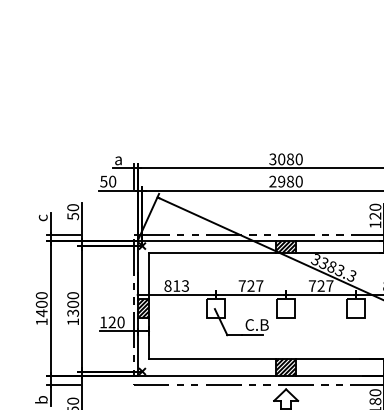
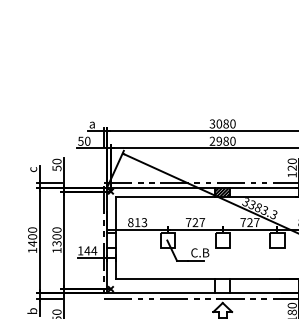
hatch: (143, 307) -> (111, 239), removed
text: (116, 321) -> (90, 250), 120 -> 144
hatch: (285, 366) -> (222, 285), removed

